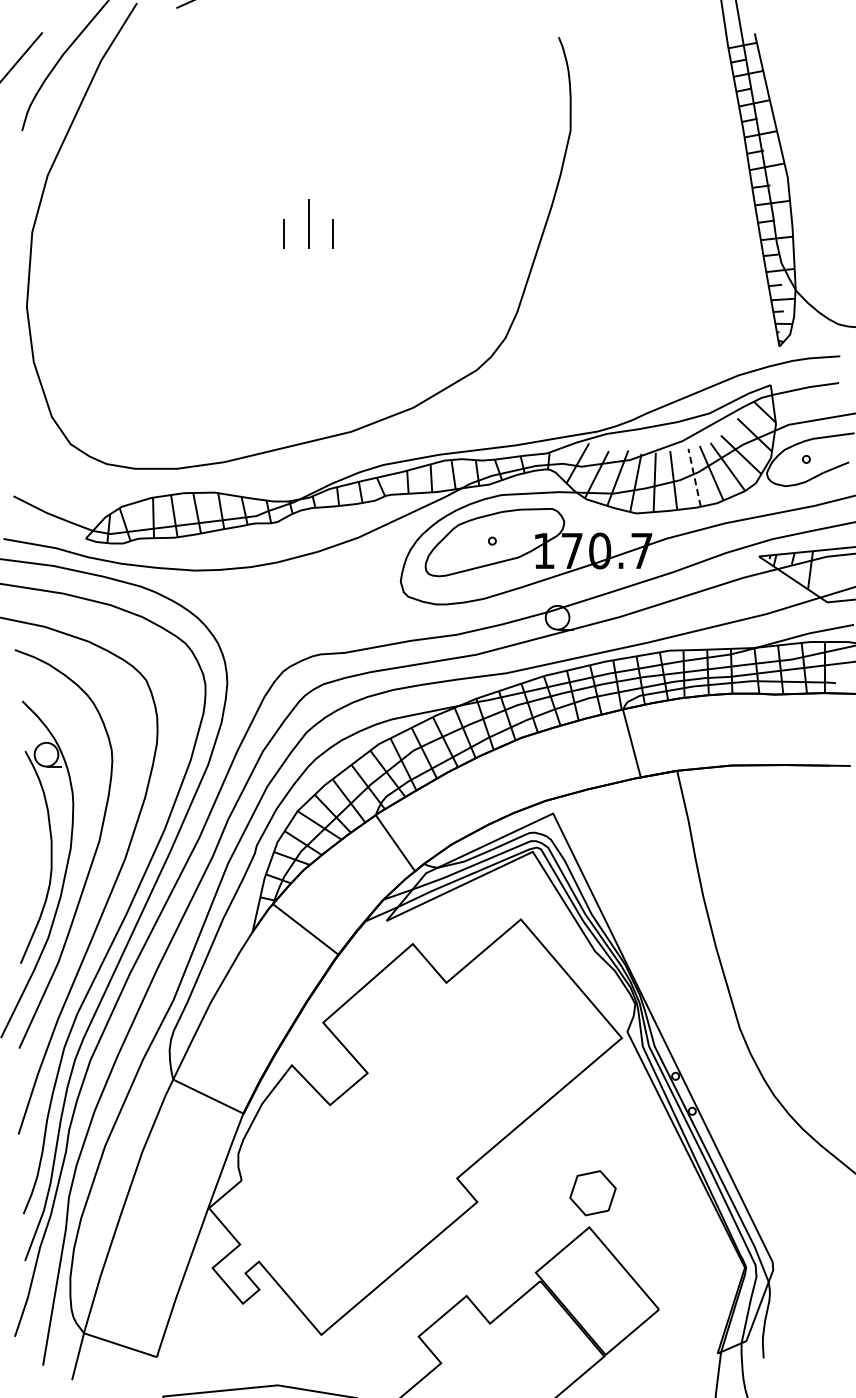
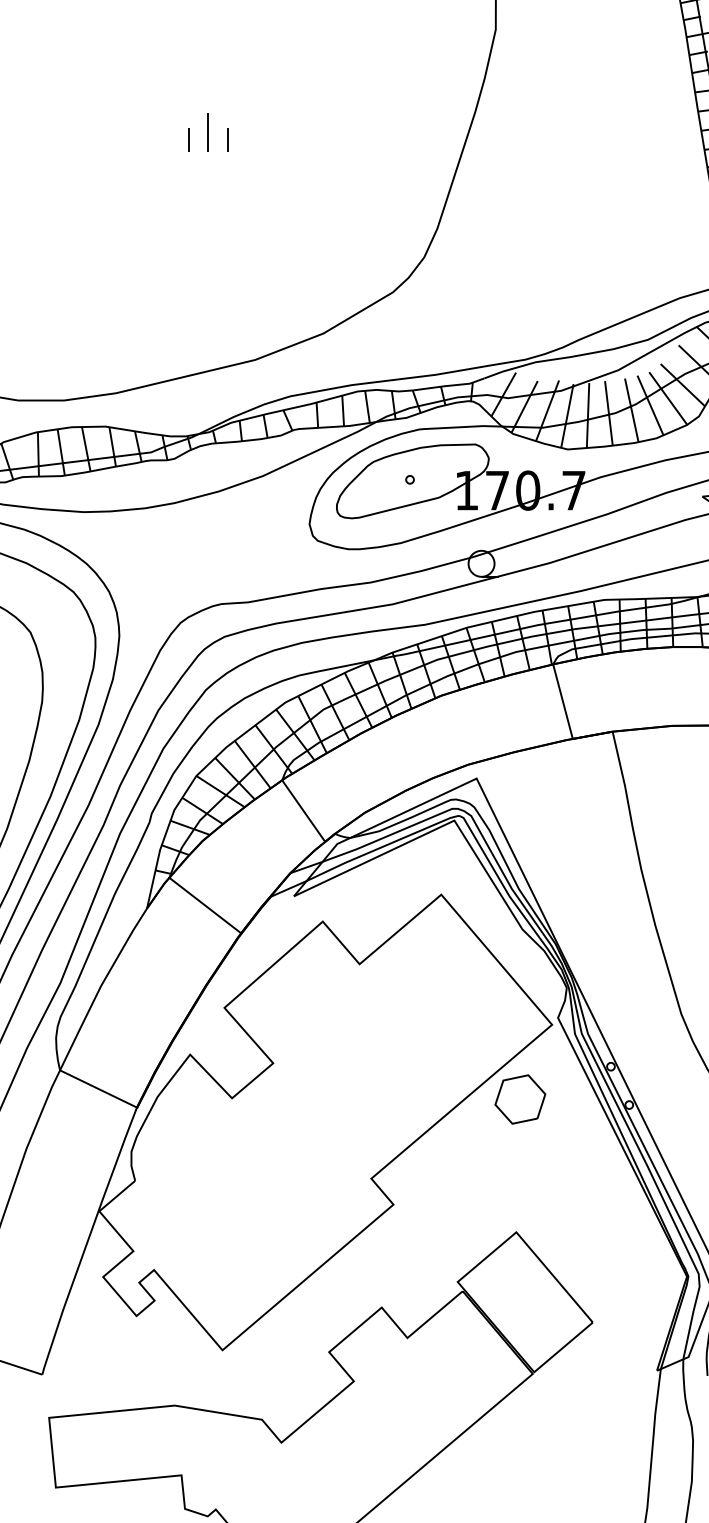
part: (308, 223) -> (208, 131), size x0.71
line: (694, 477) -> (631, 410), dashed -> solid
part: (592, 1193) -> (519, 1099), moved

